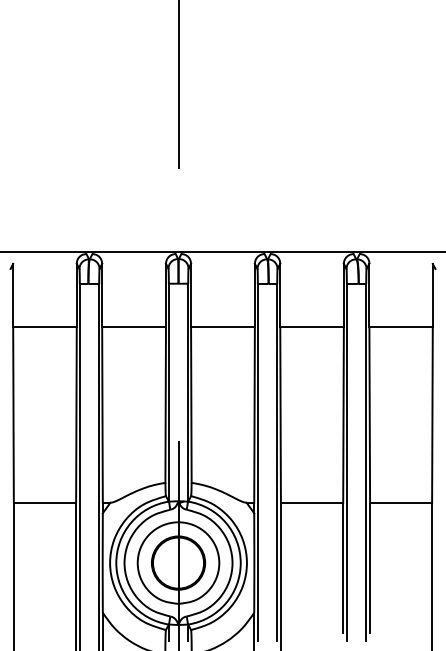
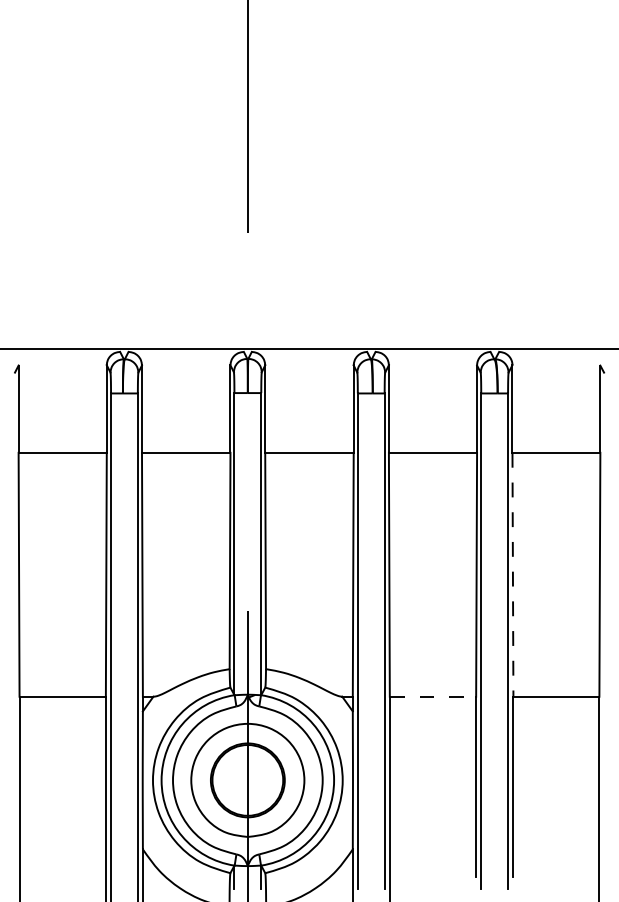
line: (369, 414) -> (512, 574), solid -> dashed
line: (312, 502) -> (433, 696), solid -> dashed

